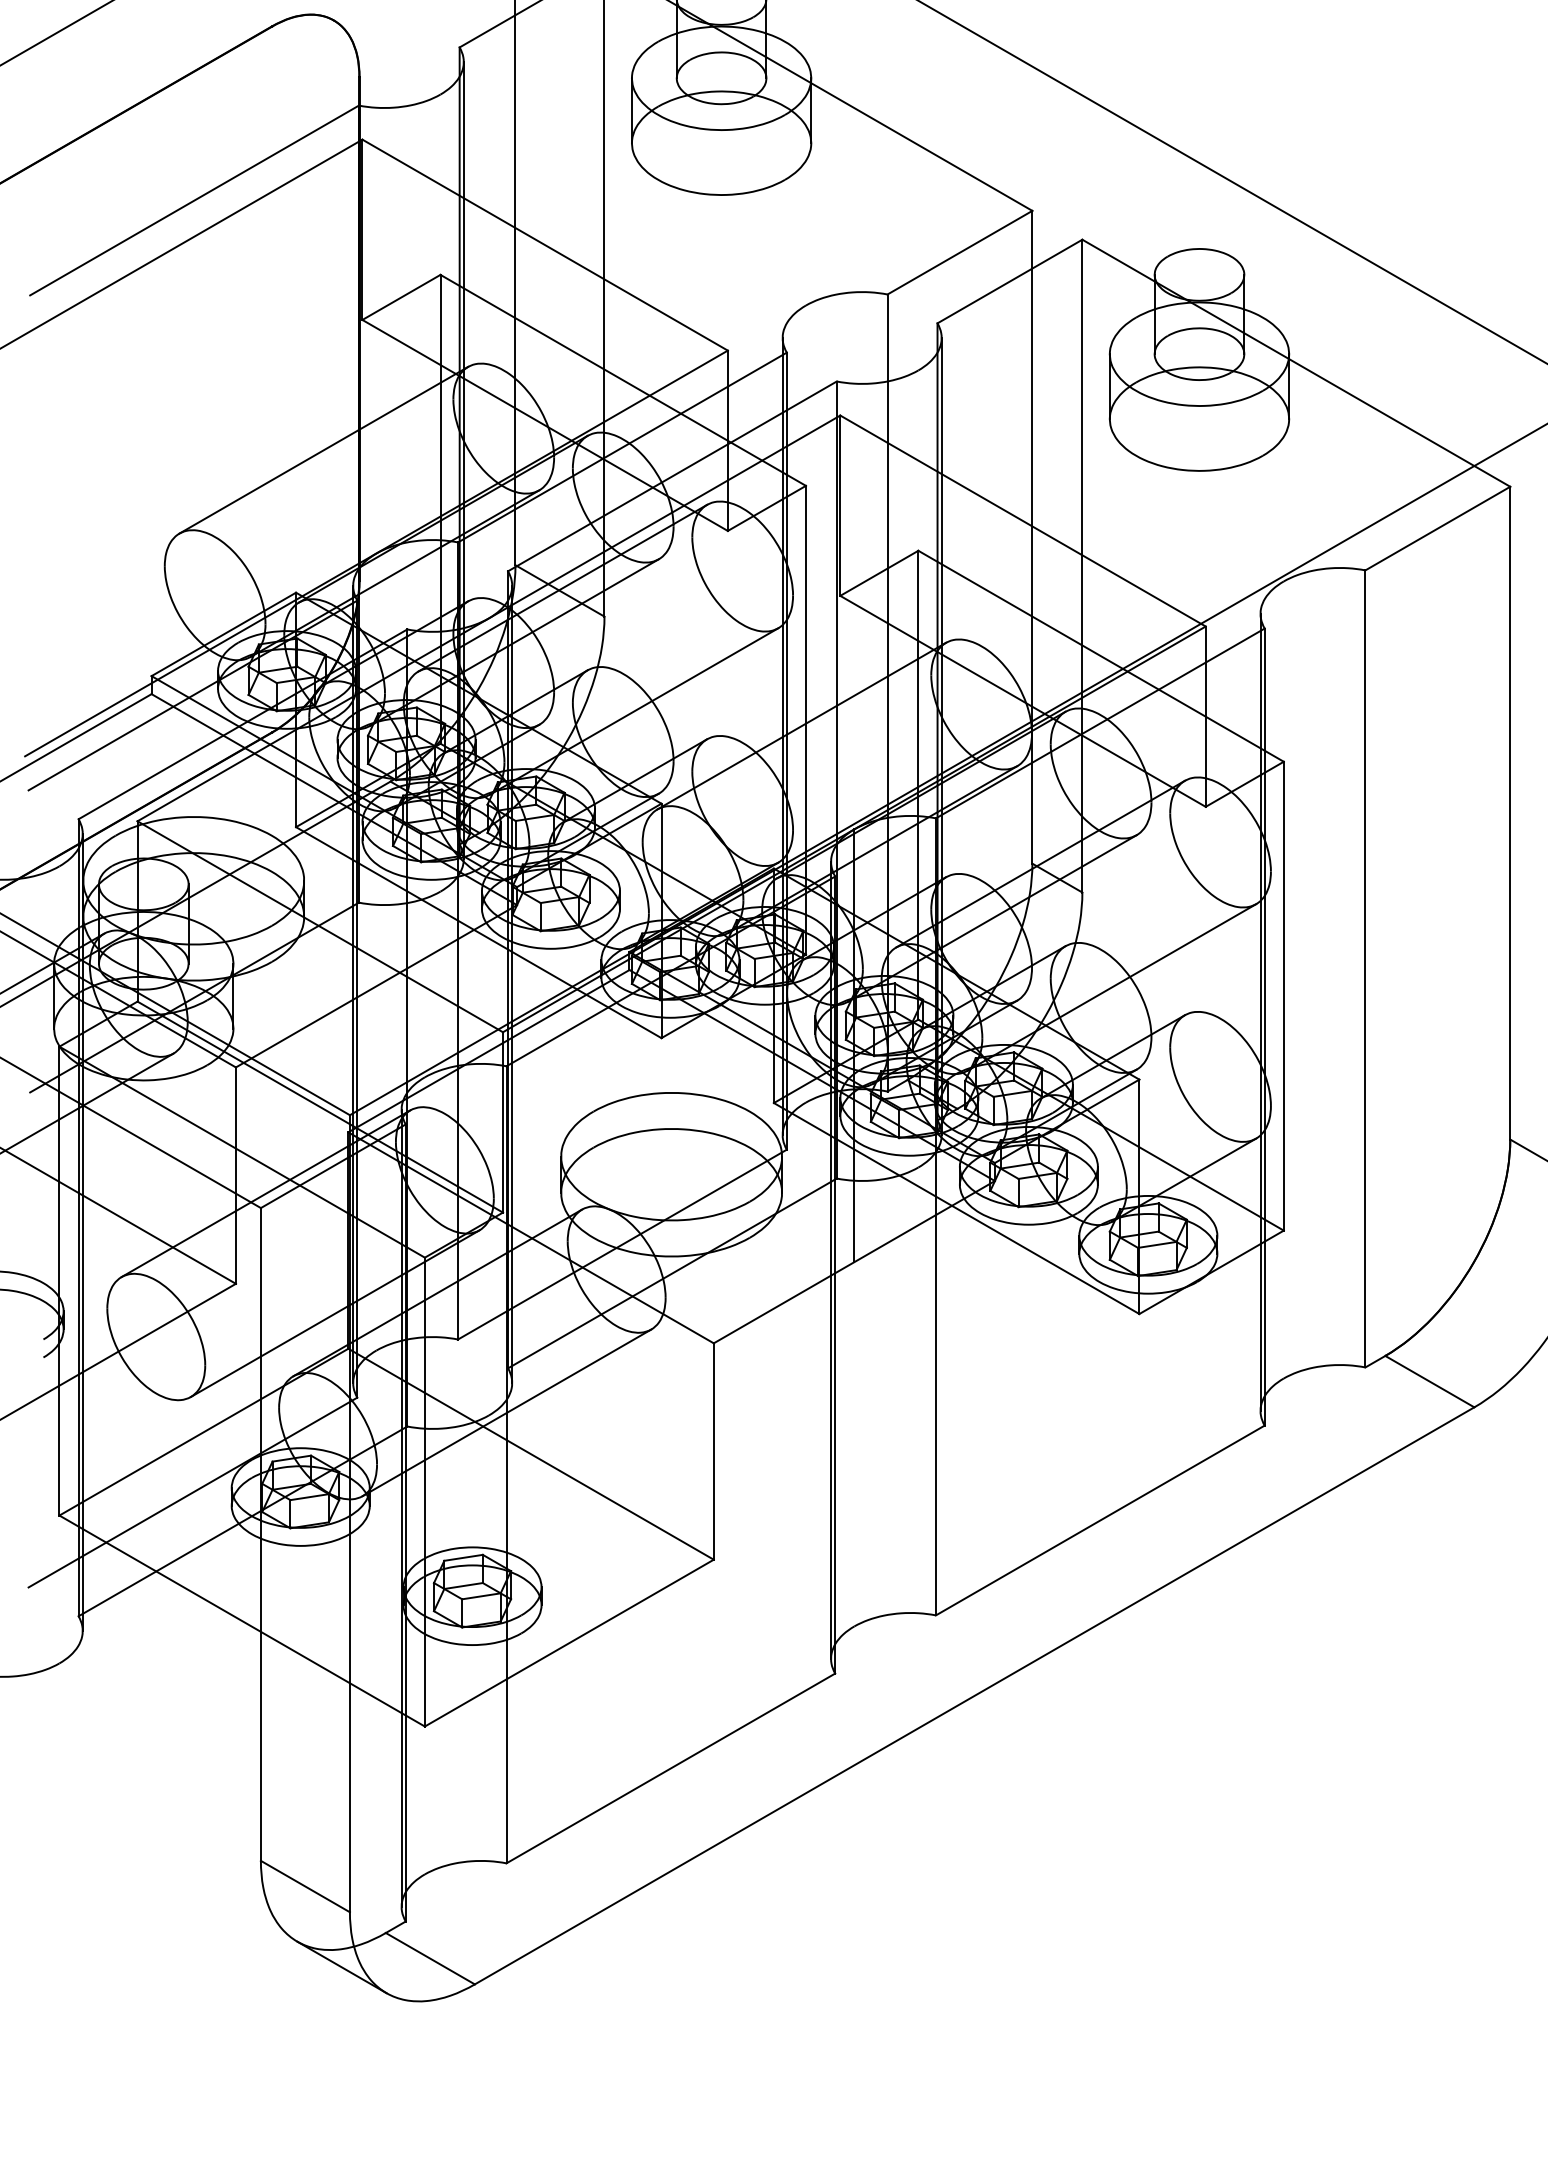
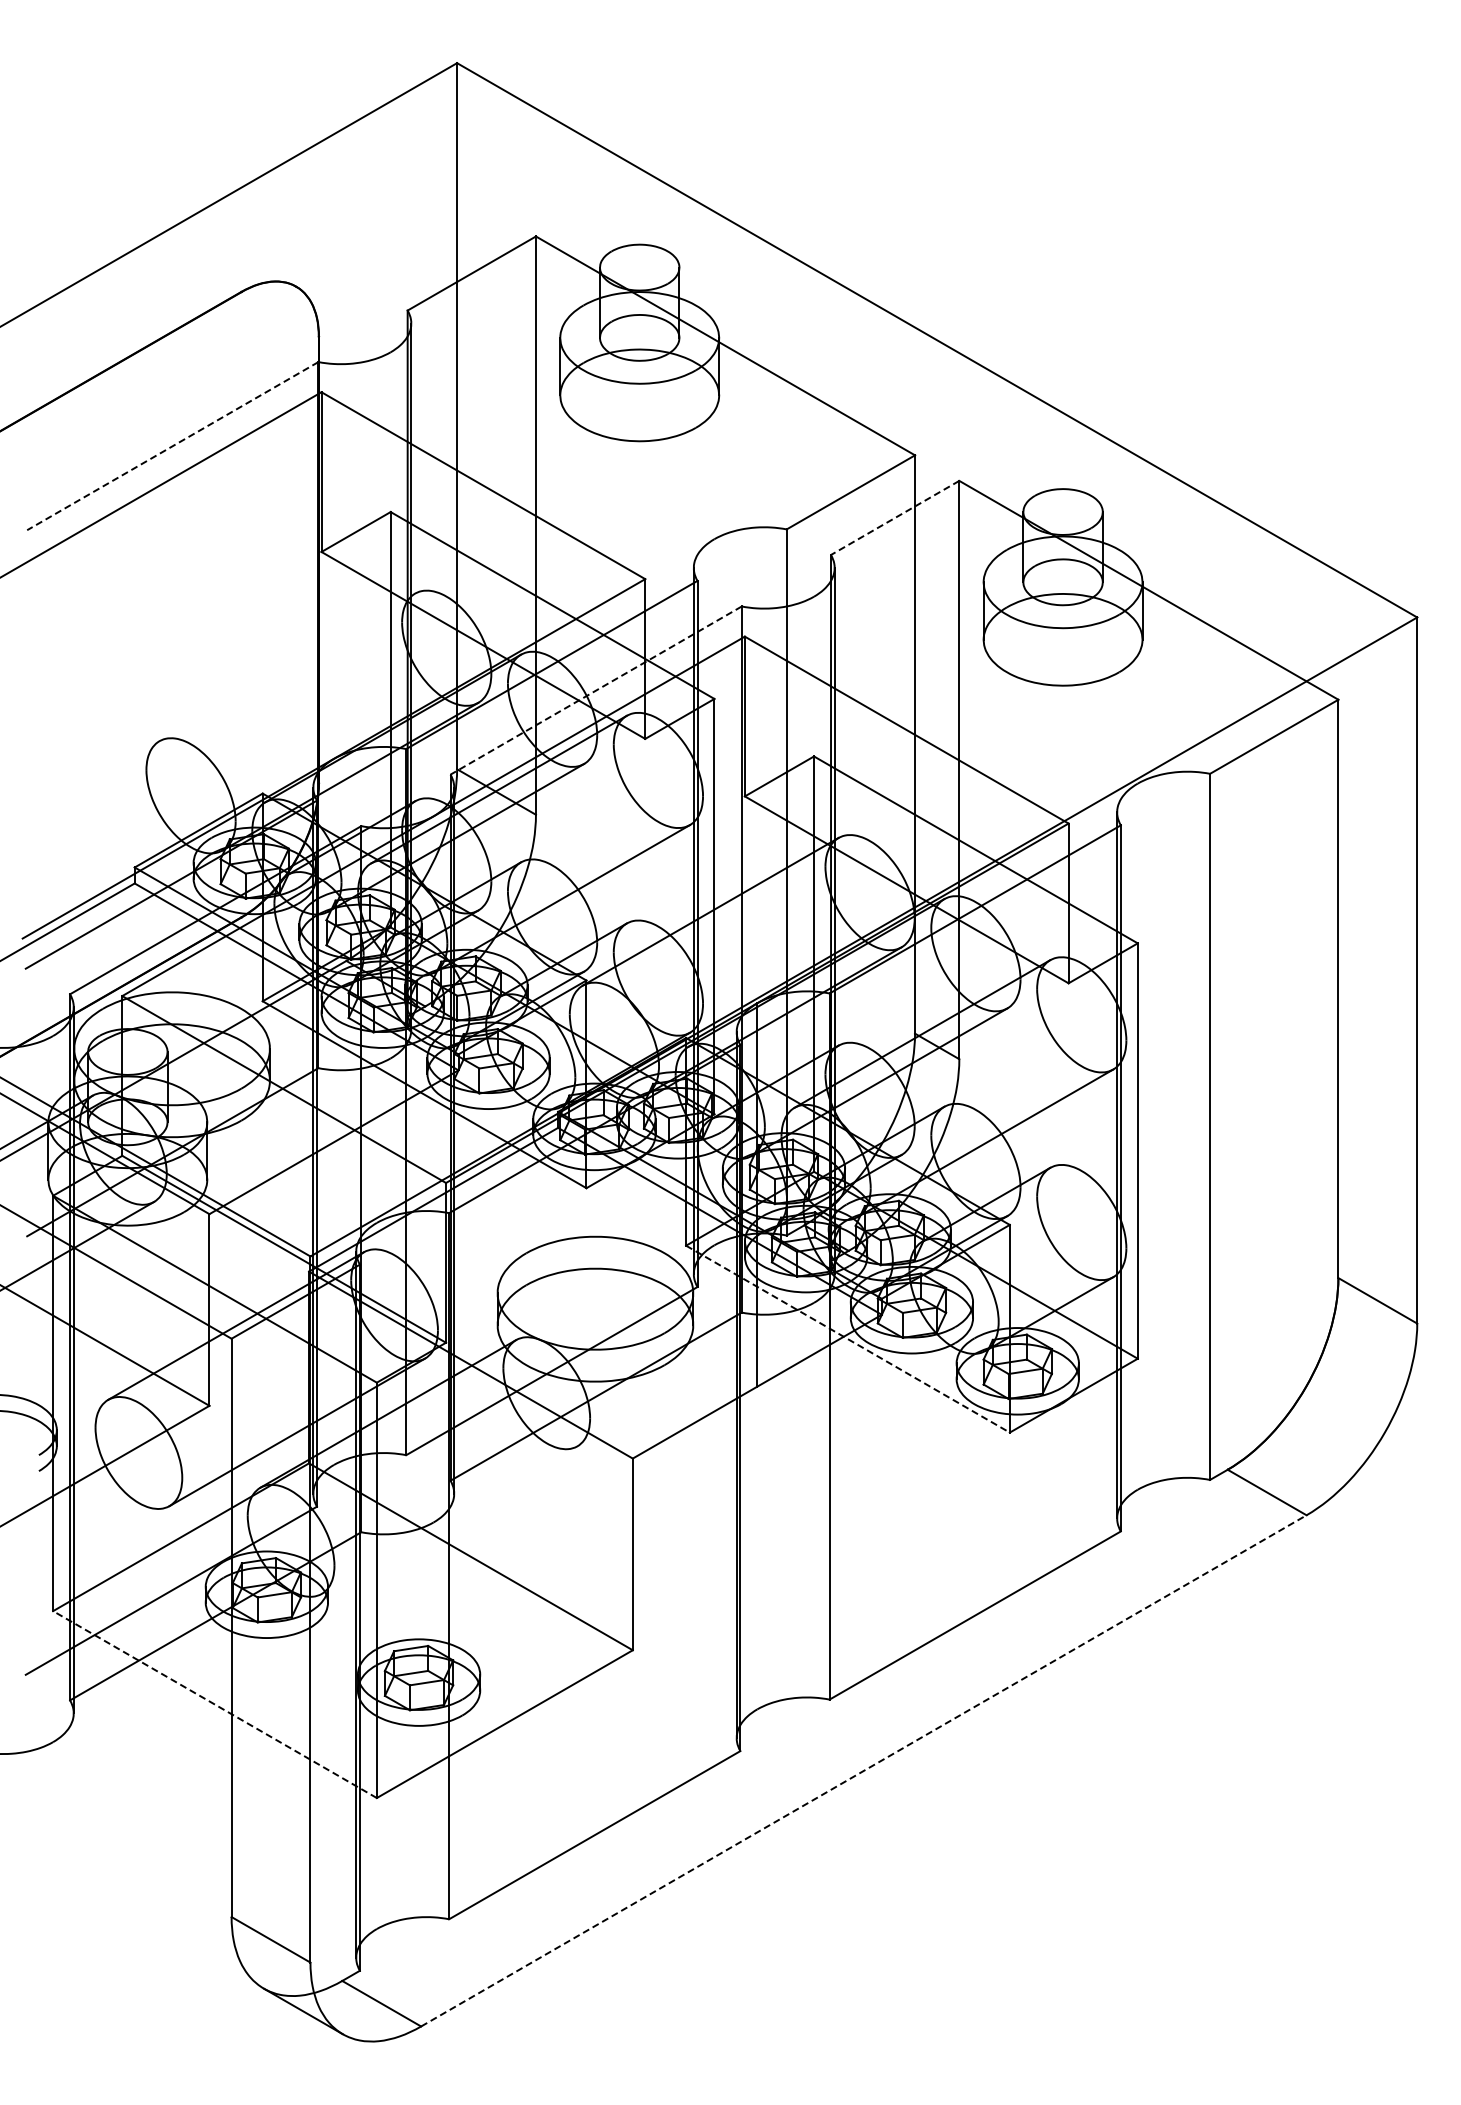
line: (194, 200) -> (172, 446), solid -> dashed
line: (1009, 282) -> (894, 518), solid -> dashed
line: (324, 450) -> (287, 667), removed
line: (671, 476) -> (595, 690), solid -> dashed
line: (956, 1208) -> (847, 1339), solid -> dashed
line: (506, 1412) -> (449, 1519), removed
line: (242, 1620) -> (215, 1704), solid -> dashed
line: (975, 1695) -> (864, 1770), solid -> dashed

